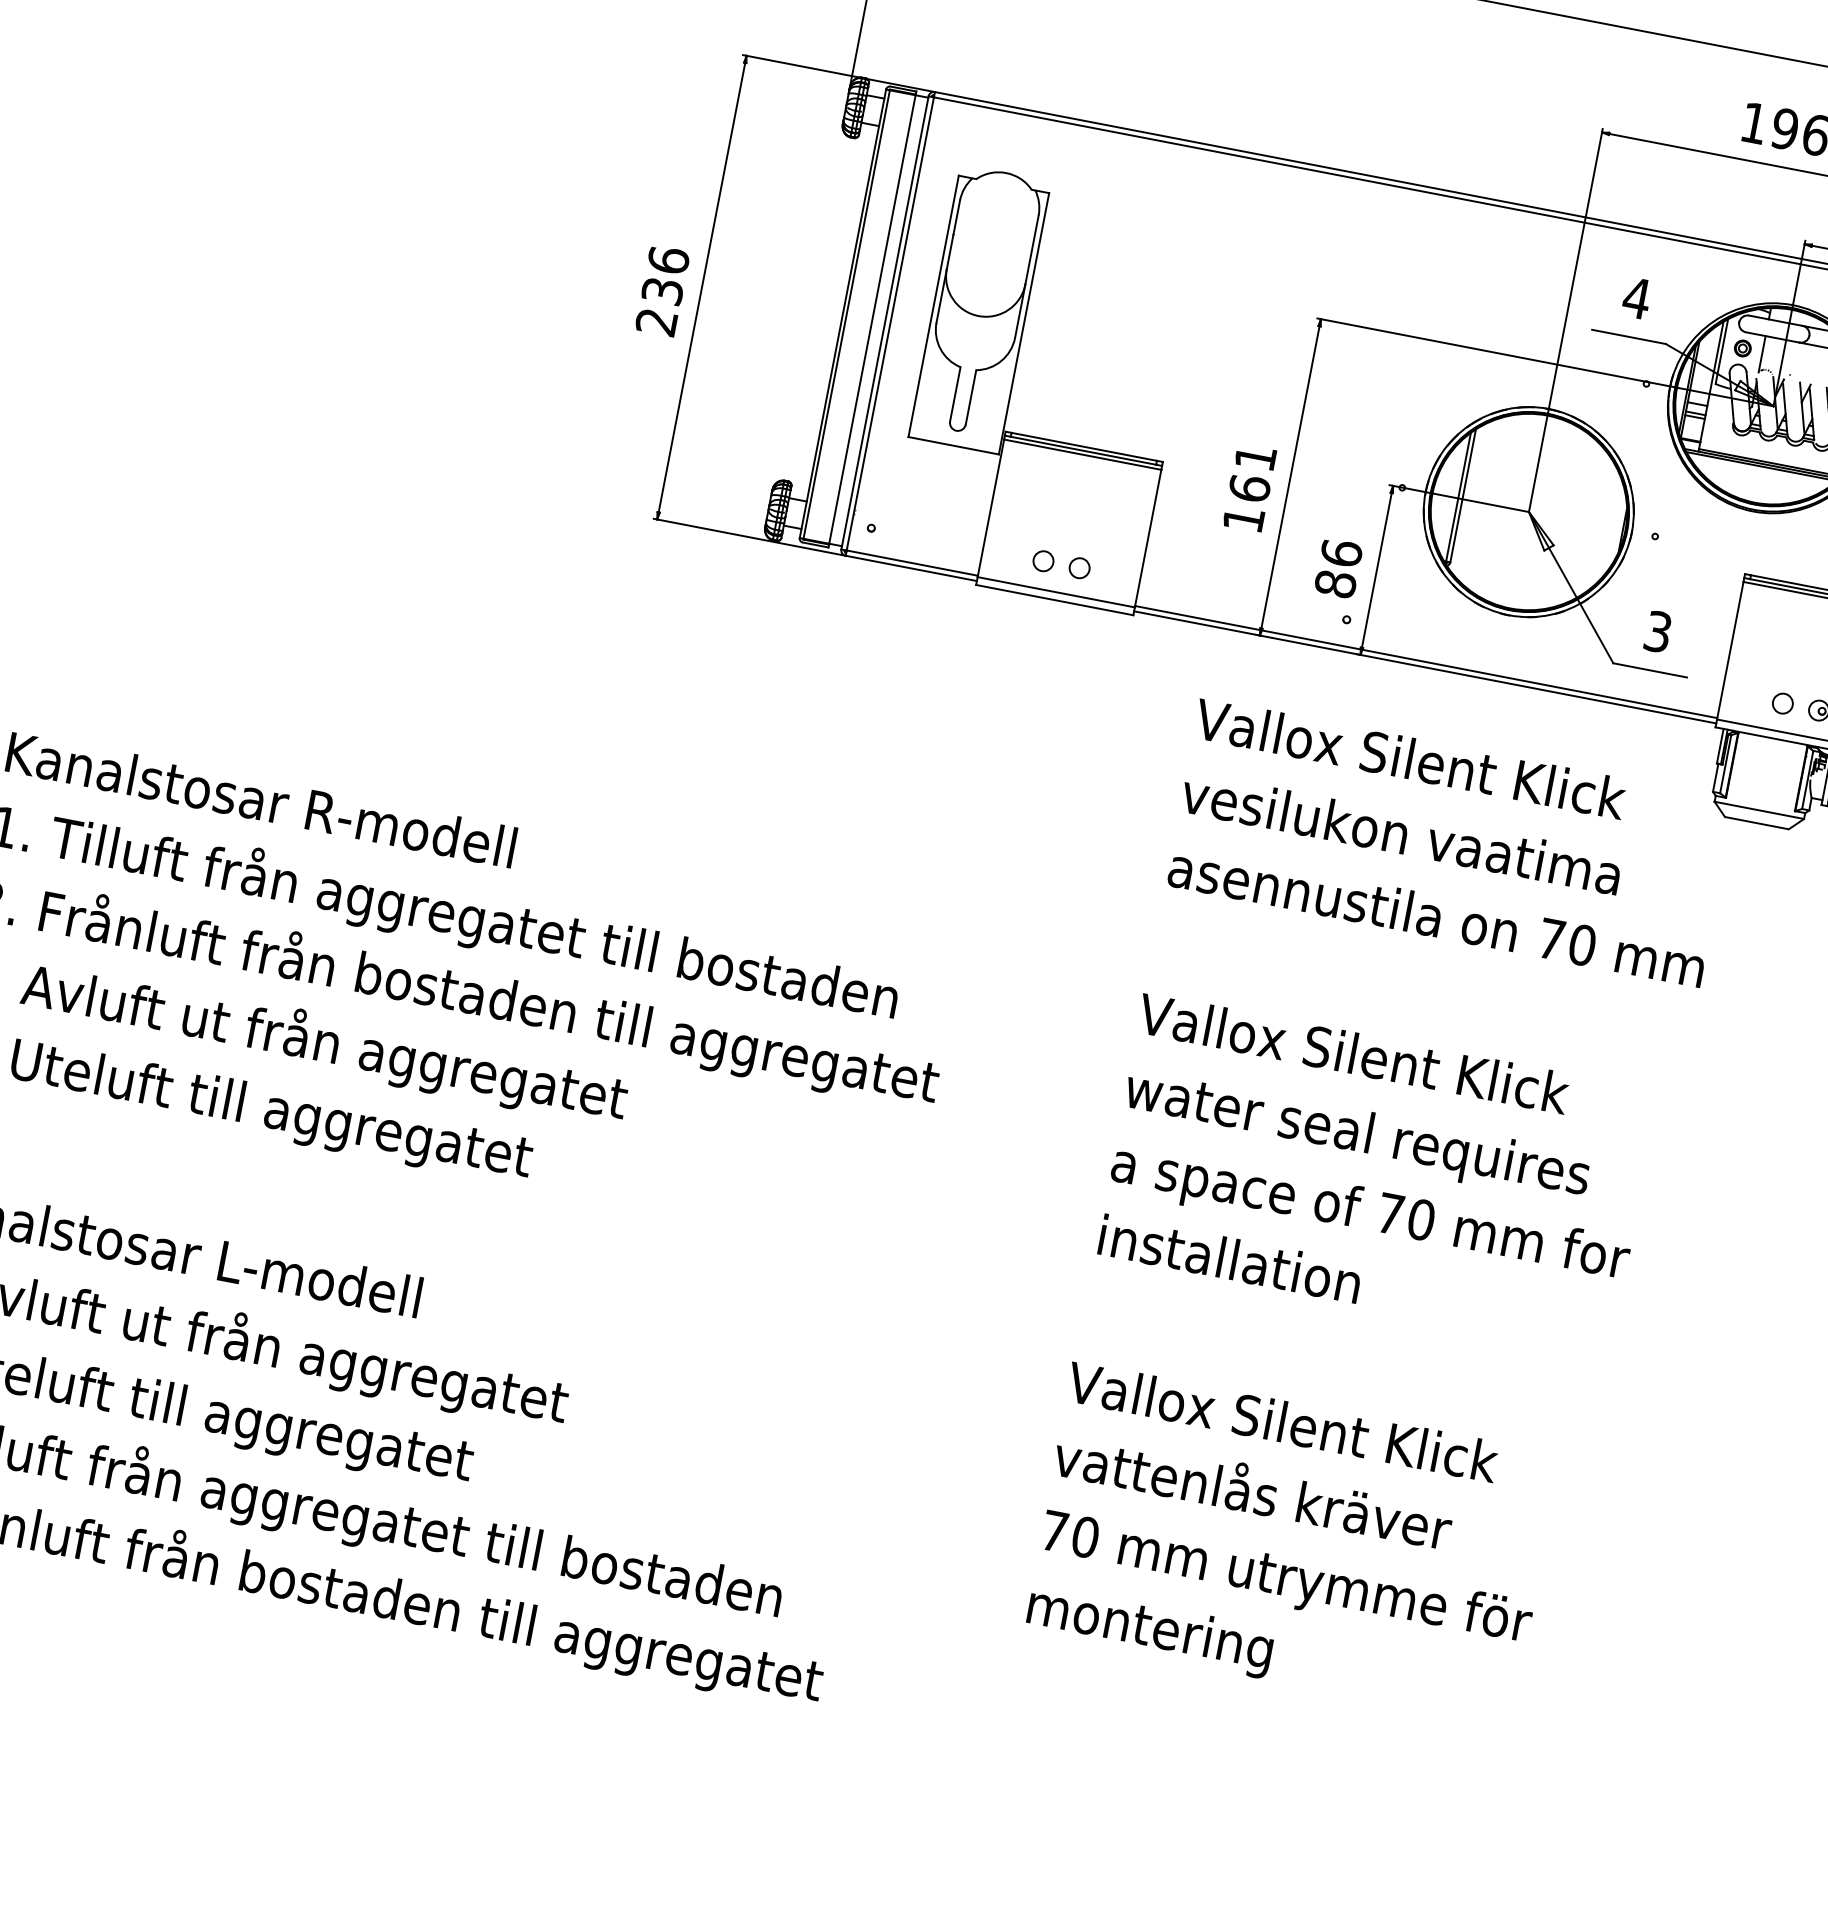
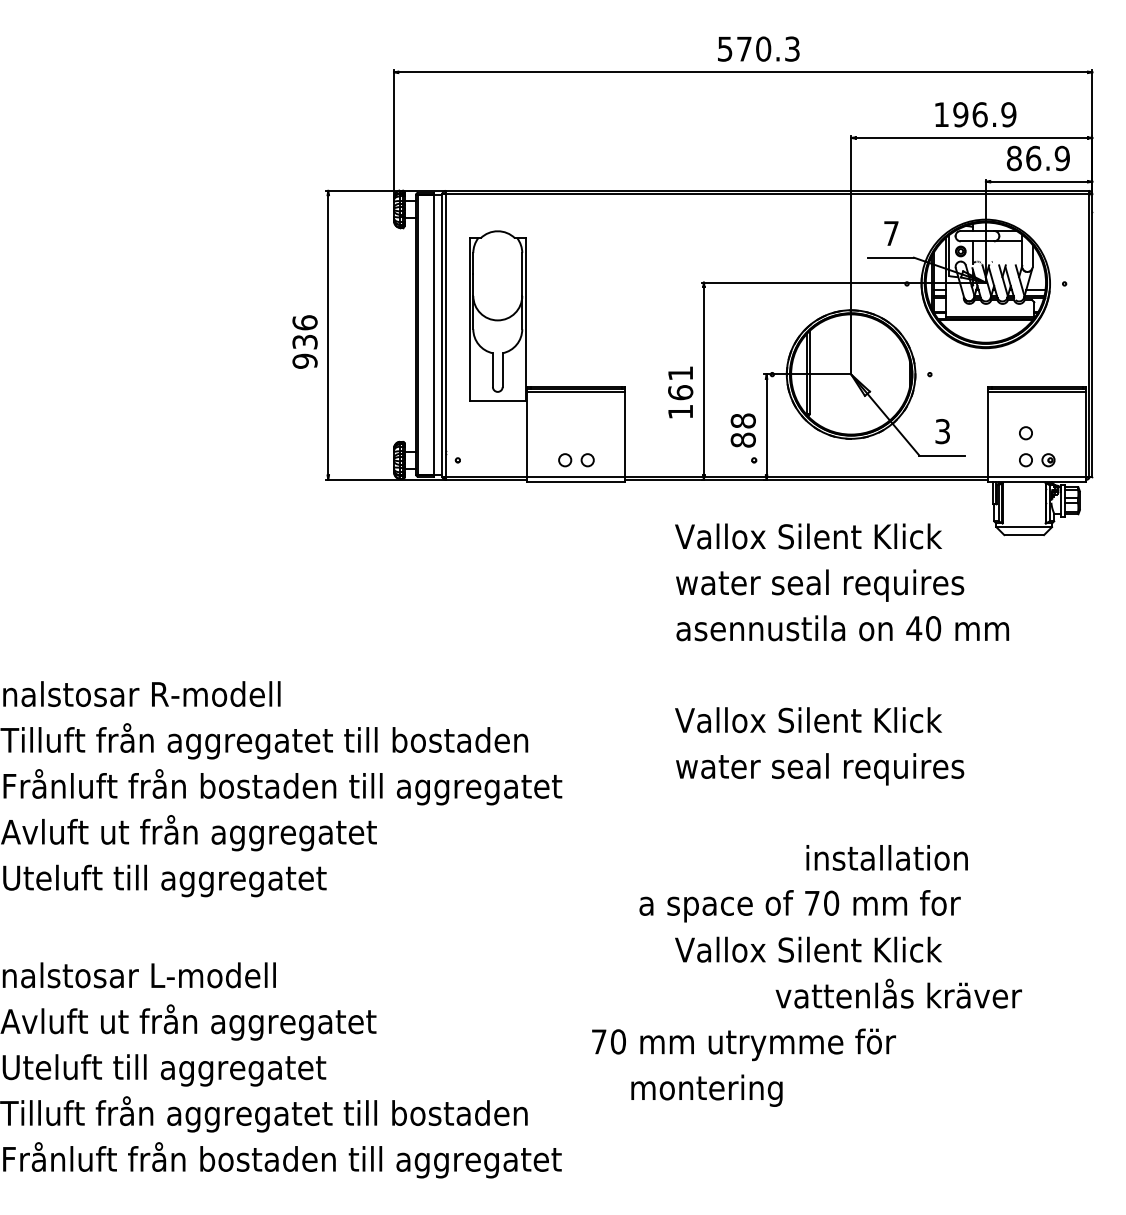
text: (1637, 298) -> (891, 233), 4 -> 7
text: (656, 320) -> (304, 360), 236 -> 936
text: (1340, 552) -> (742, 420), 86 -> 88
circle: (1790, 660) -> (1025, 433), added
text: (1412, 840) -> (819, 585), vesilukon vaatima -> water seal requires
text: (1552, 939) -> (914, 628), 70 -> 40
text: (1369, 1215) -> (799, 906), moved
text: (1229, 1258) -> (886, 857), moved
text: (1253, 1489) -> (898, 993), moved
text: (1285, 1580) -> (743, 1044), moved
text: (1149, 1630) -> (706, 1090), moved

